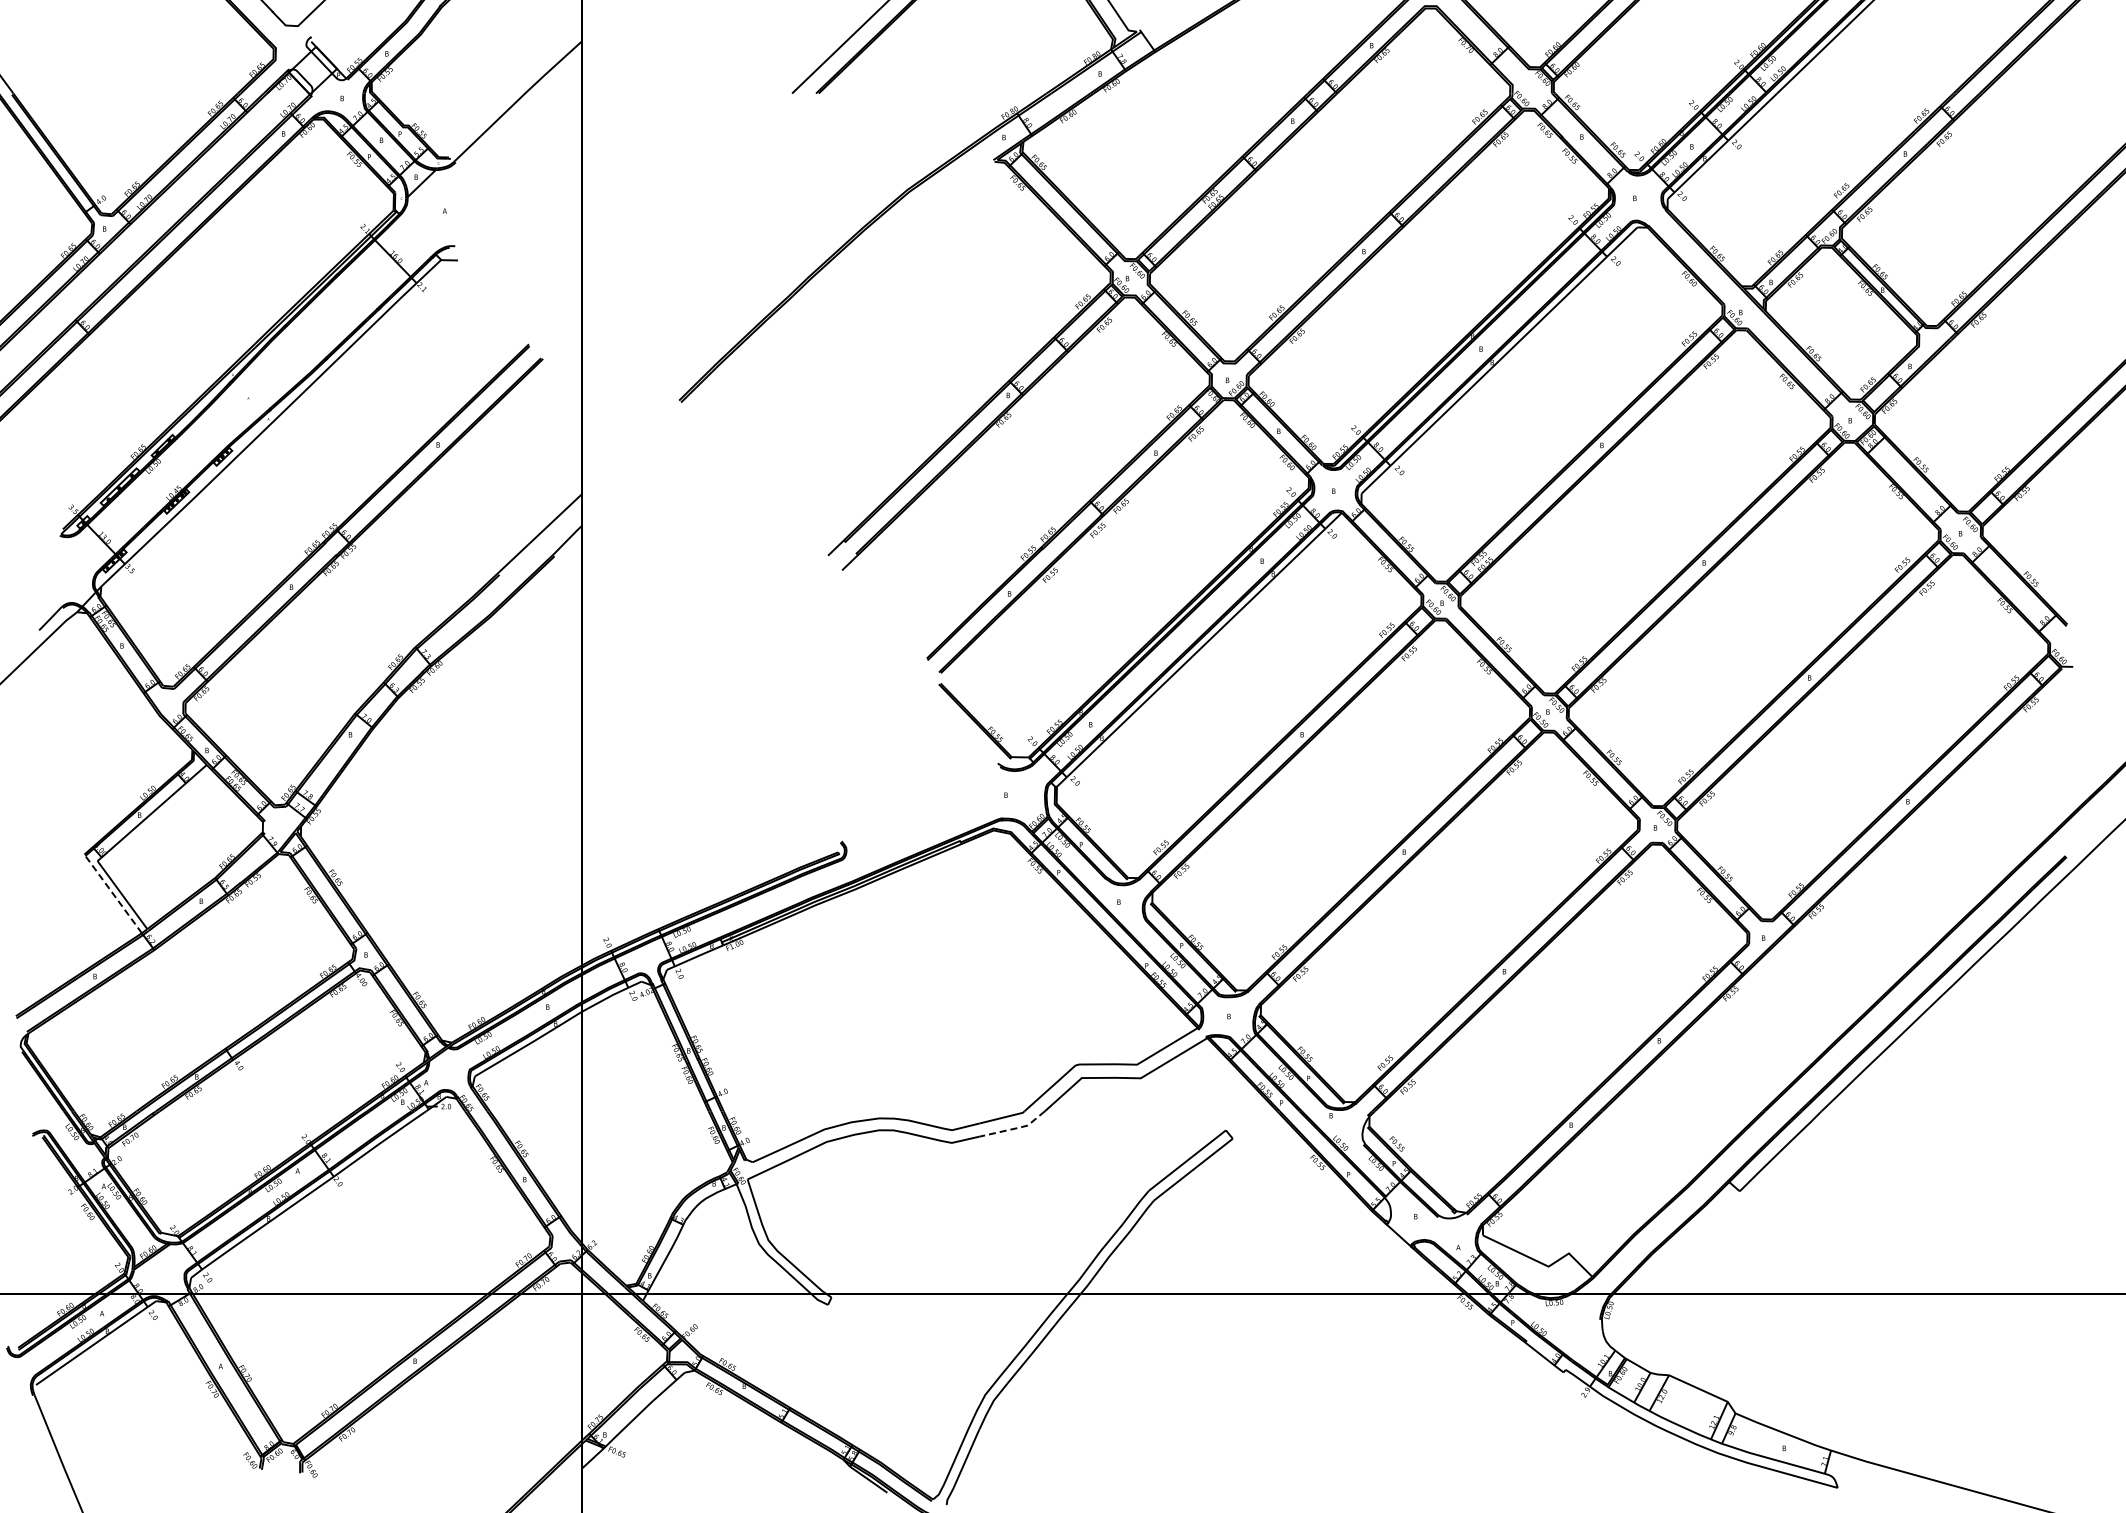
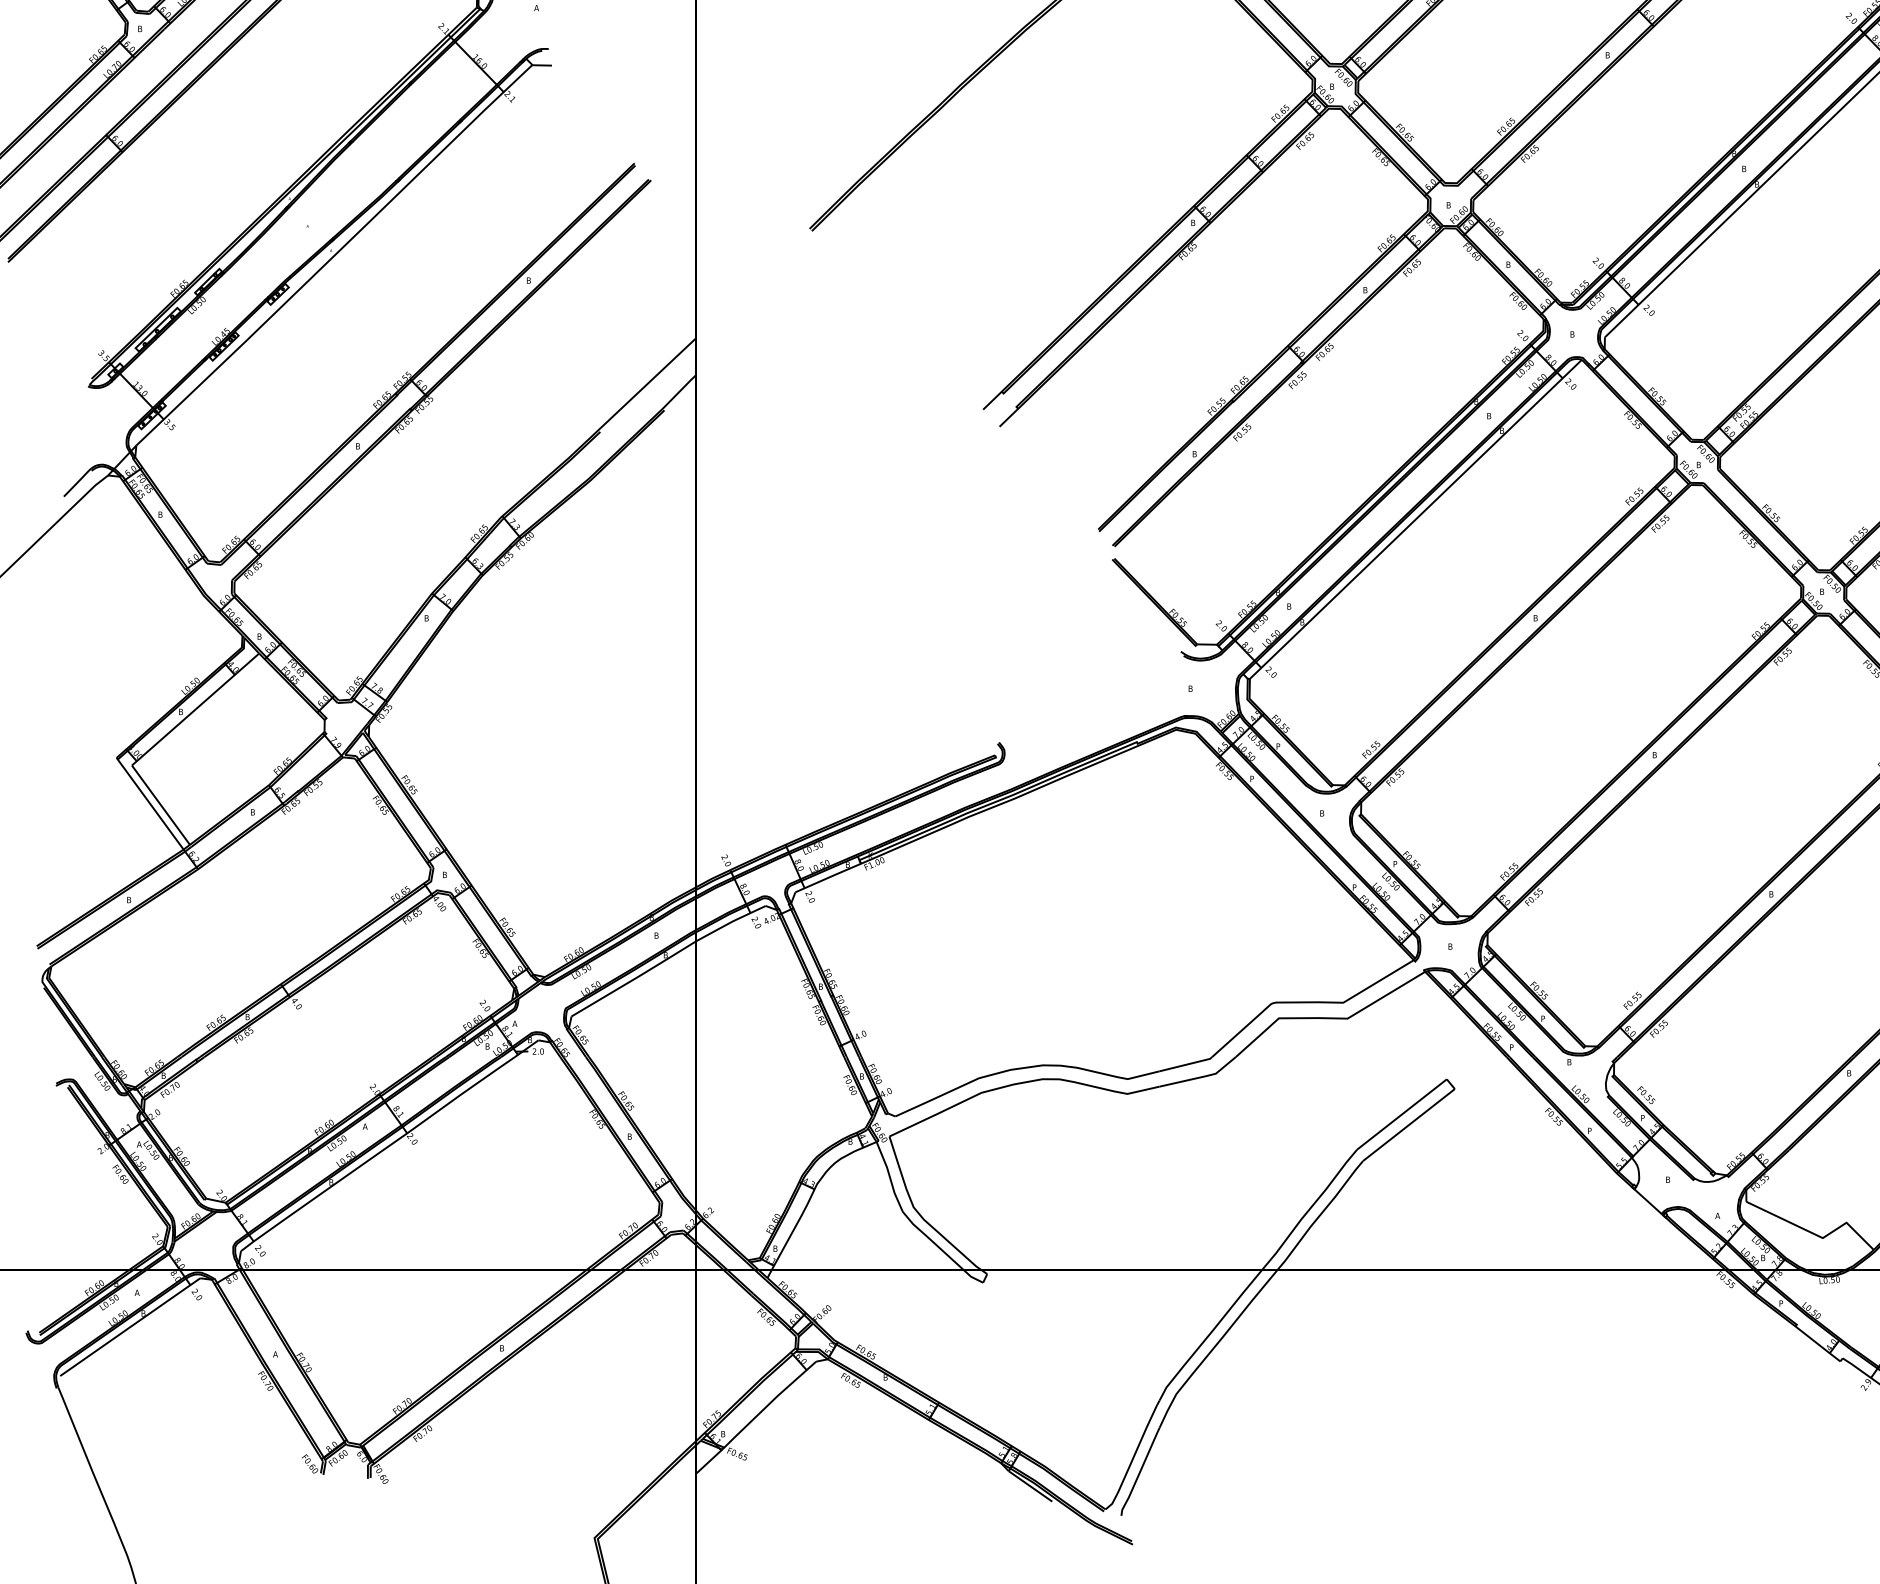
line: (113, 893) -> (150, 803), dashed -> solid
line: (1015, 1128) -> (1201, 1077), dashed -> solid

